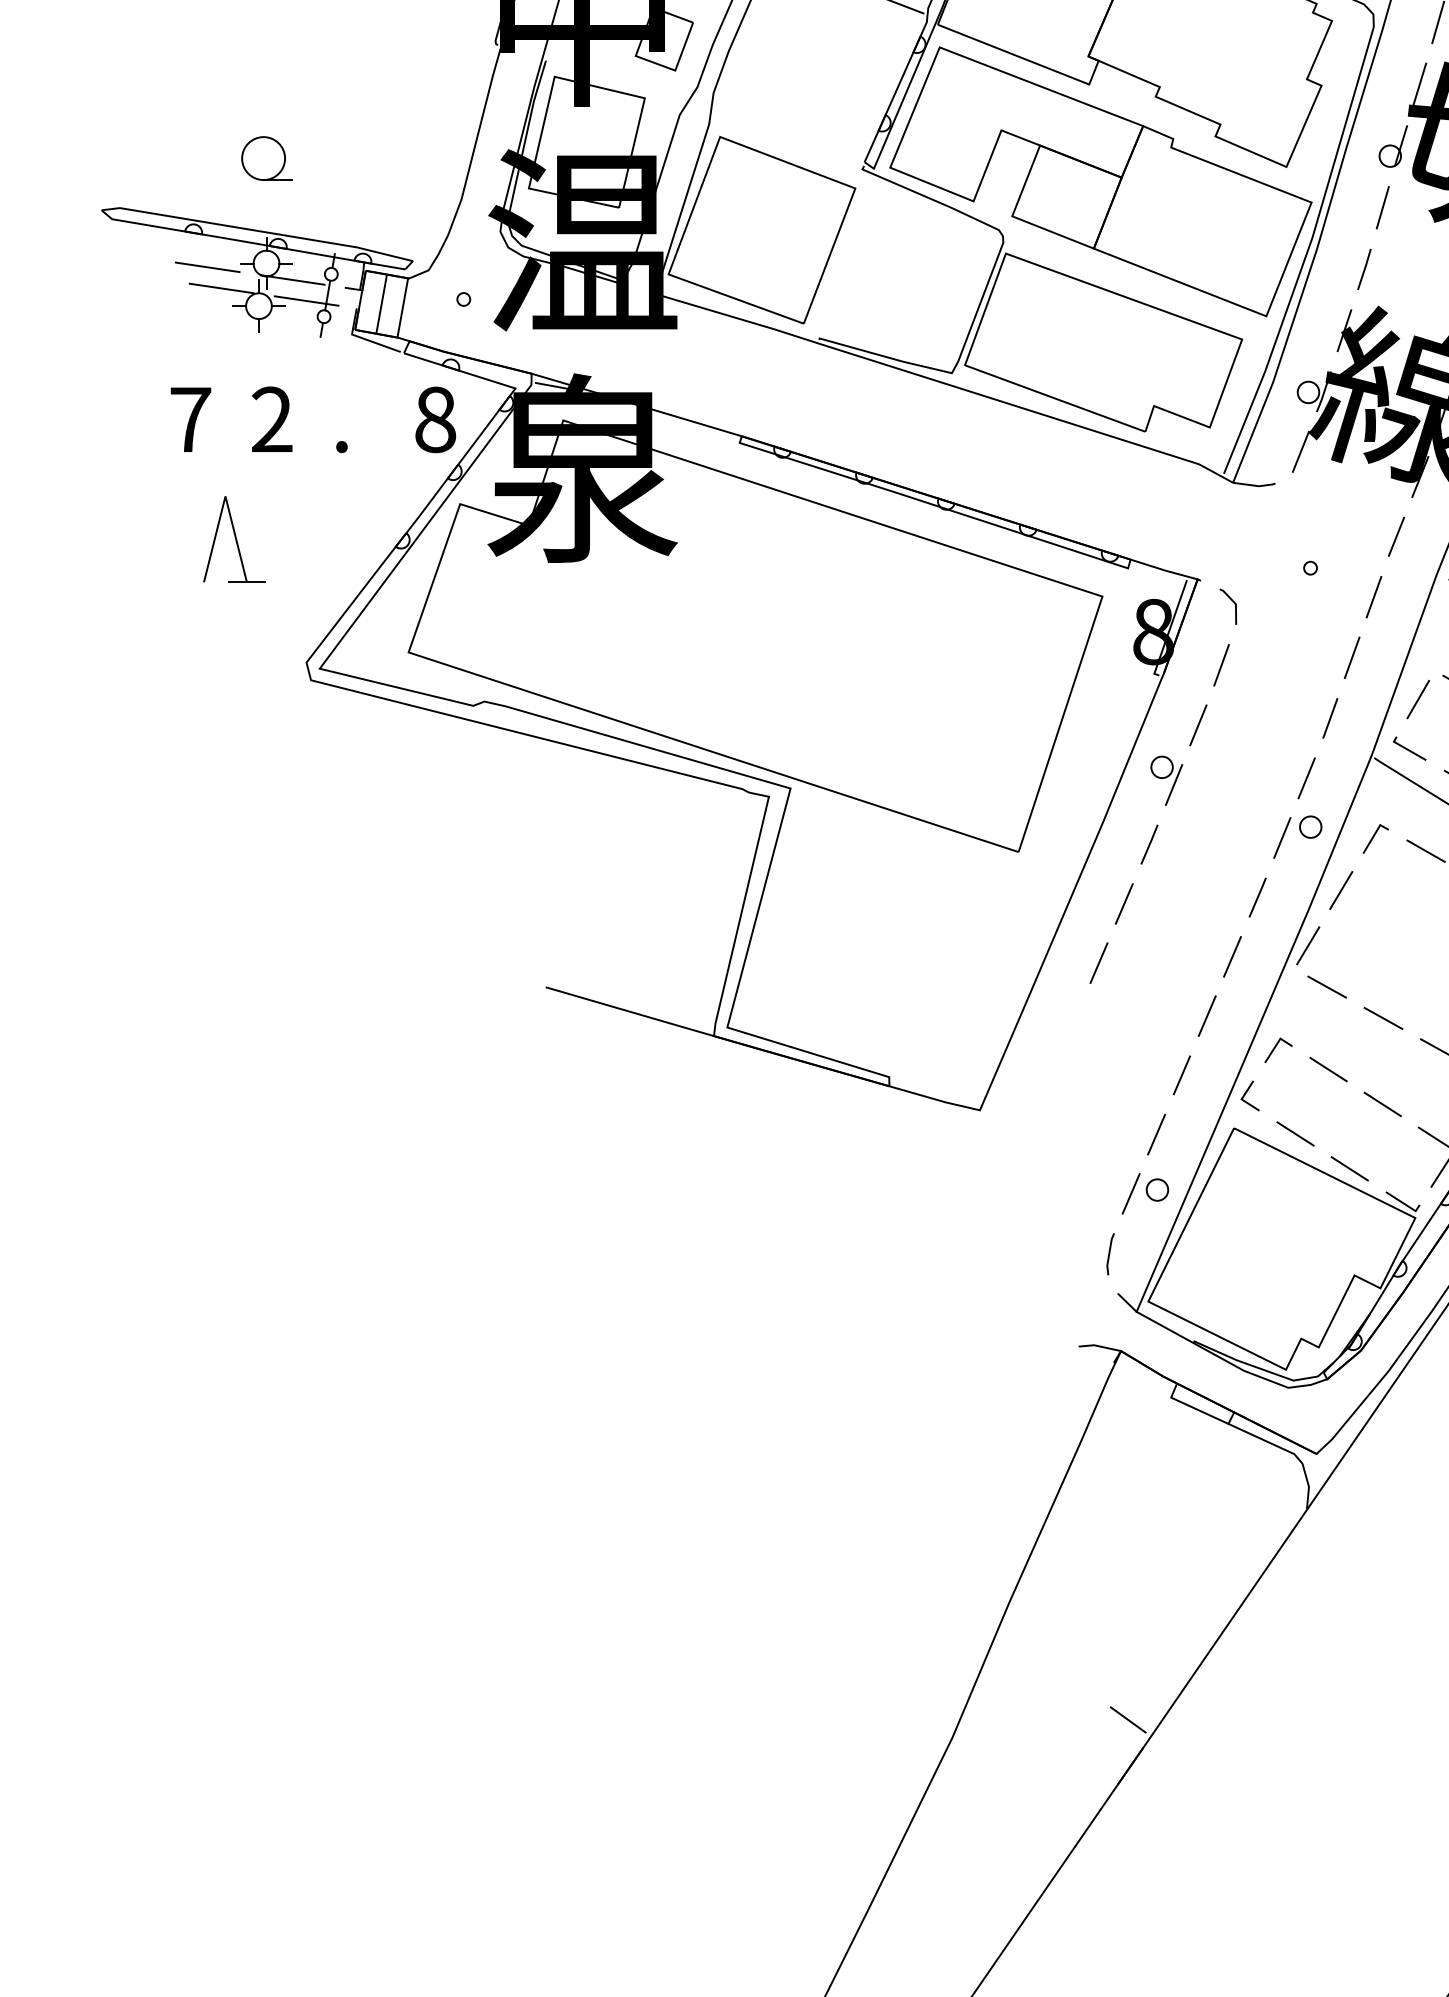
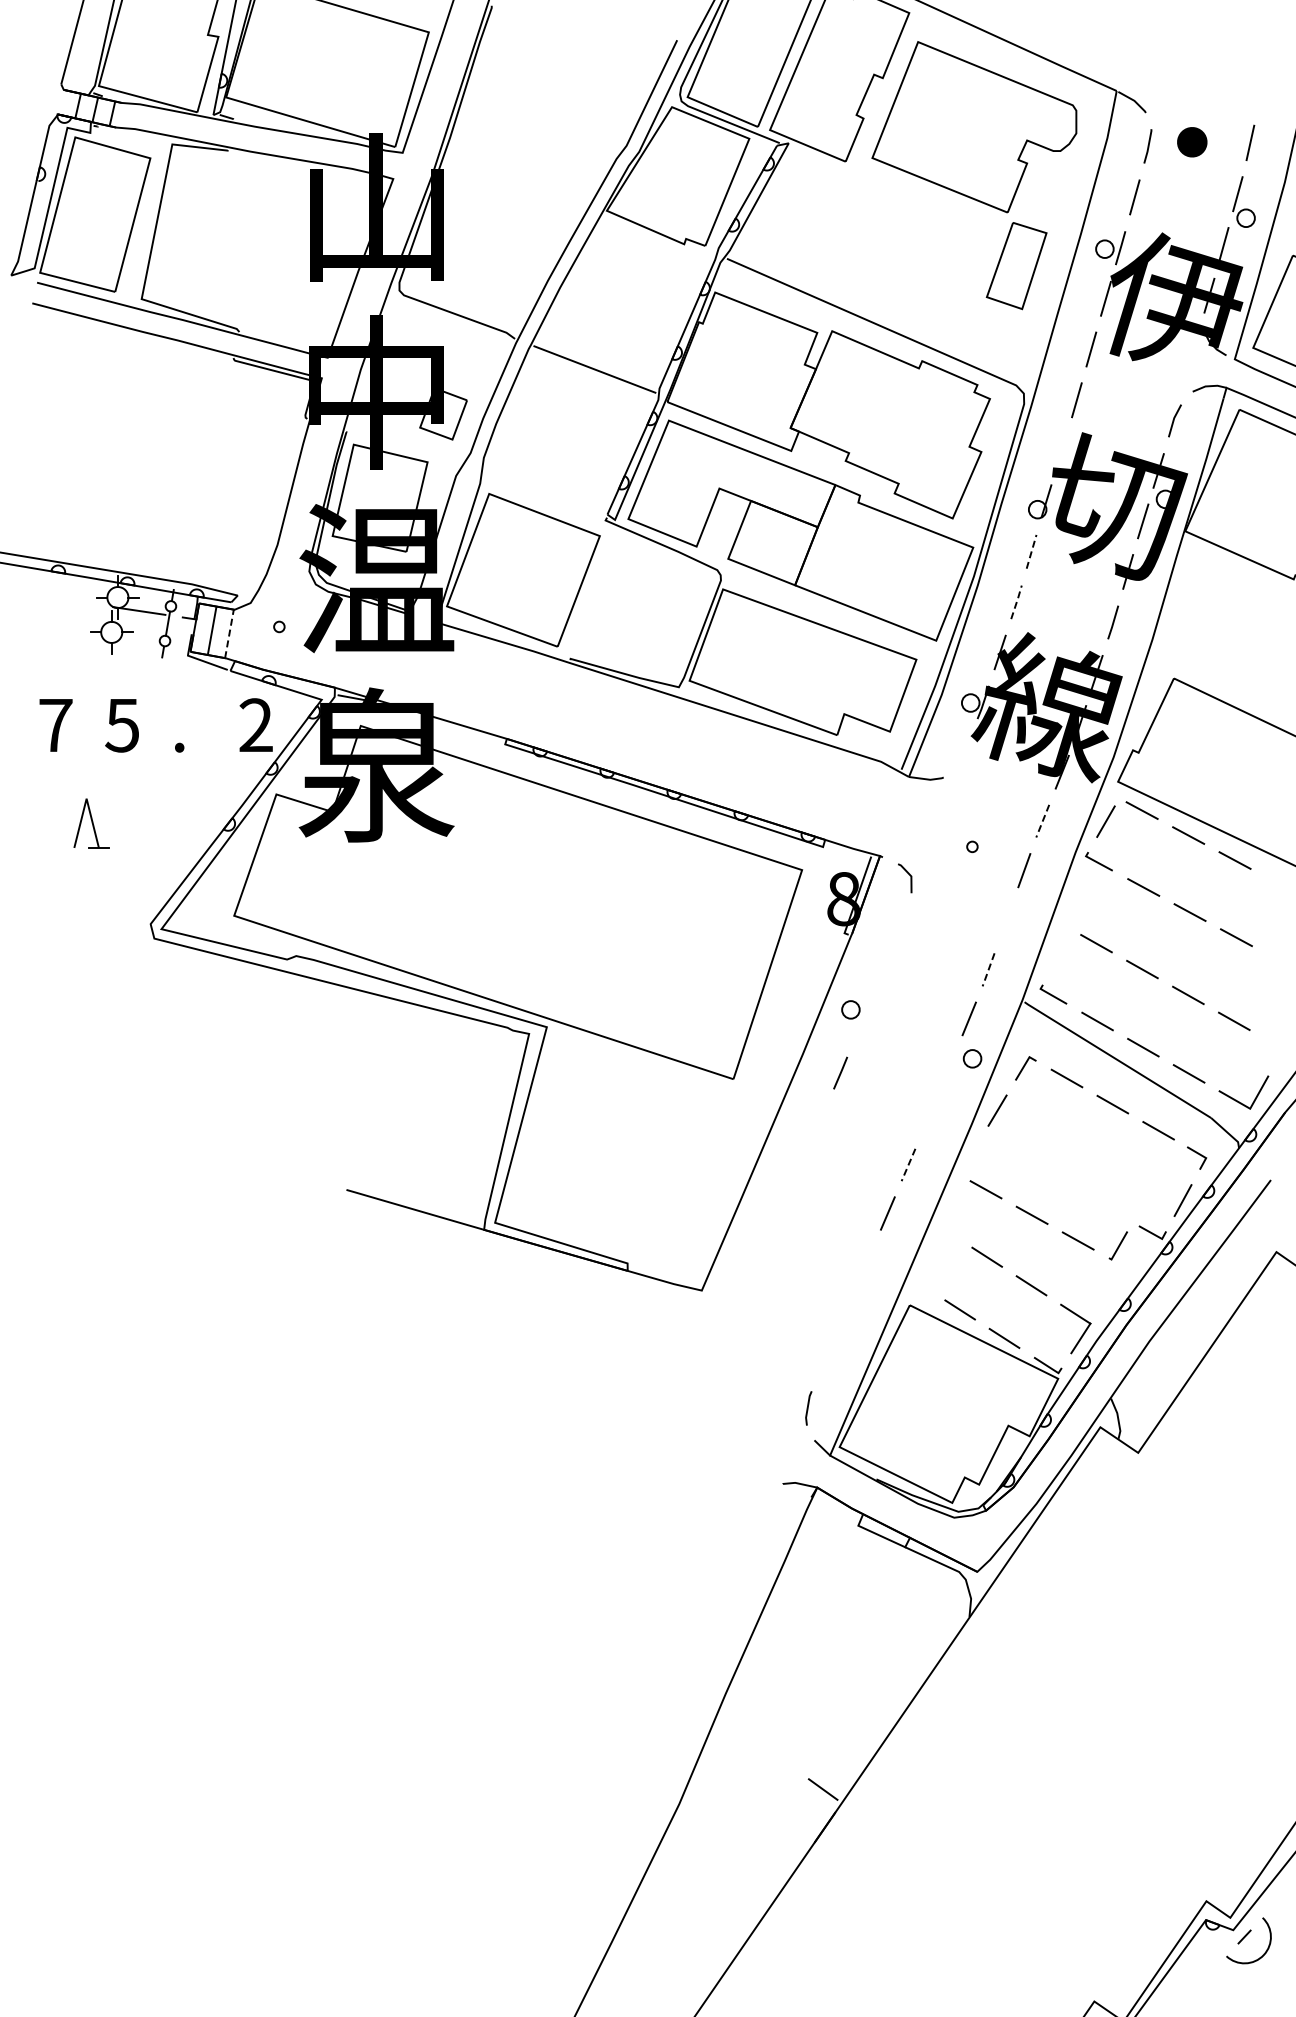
line: (1419, 83) -> (1061, 450), removed
part: (267, 158) -> (118, 511), removed
line: (1382, 207) -> (1031, 551), solid -> dashed
line: (207, 267) -> (69, 600), removed
line: (1364, 268) -> (1016, 601), solid -> dashed
line: (222, 287) -> (81, 617), removed
line: (306, 301) -> (150, 628), removed
line: (402, 307) -> (229, 633), solid -> dashed
text: (272, 419) -> (122, 725), 2 -> 5
text: (435, 419) -> (256, 725), 8 -> 2
line: (1300, 451) -> (964, 751), removed
line: (1396, 538) -> (1042, 822), solid -> dashed
part: (234, 539) -> (91, 823), size x0.7
line: (1352, 656) -> (1006, 919), removed
line: (1221, 664) -> (899, 925), removed
line: (1418, 699) -> (1060, 954), removed
line: (1330, 720) -> (988, 971), solid -> dashed
line: (1198, 725) -> (880, 975), removed
line: (1173, 785) -> (860, 1024), removed
line: (1281, 837) -> (948, 1067), removed
line: (1256, 897) -> (928, 1116), removed
line: (1123, 903) -> (819, 1121), removed
line: (1308, 945) -> (970, 1155), removed
line: (1232, 957) -> (908, 1165), solid -> dashed
line: (1099, 963) -> (799, 1170), removed
line: (1276, 1047) -> (944, 1239), removed
line: (1181, 1074) -> (866, 1261), removed
line: (1247, 1093) -> (920, 1276), removed
line: (1156, 1134) -> (846, 1310), removed
part: (1144, 1193) -> (836, 1358), removed

